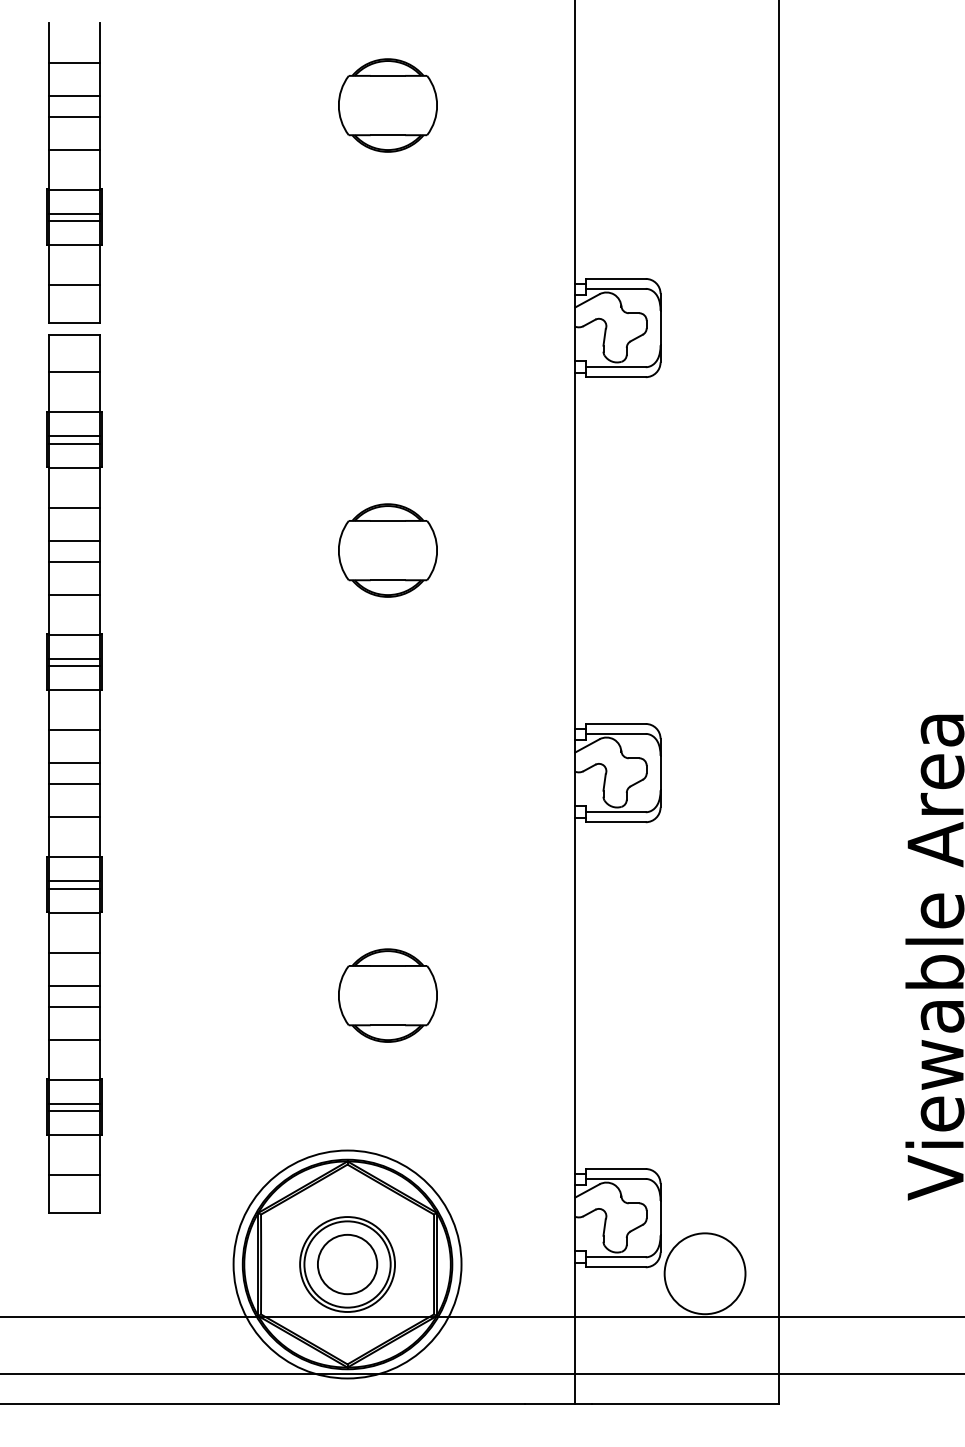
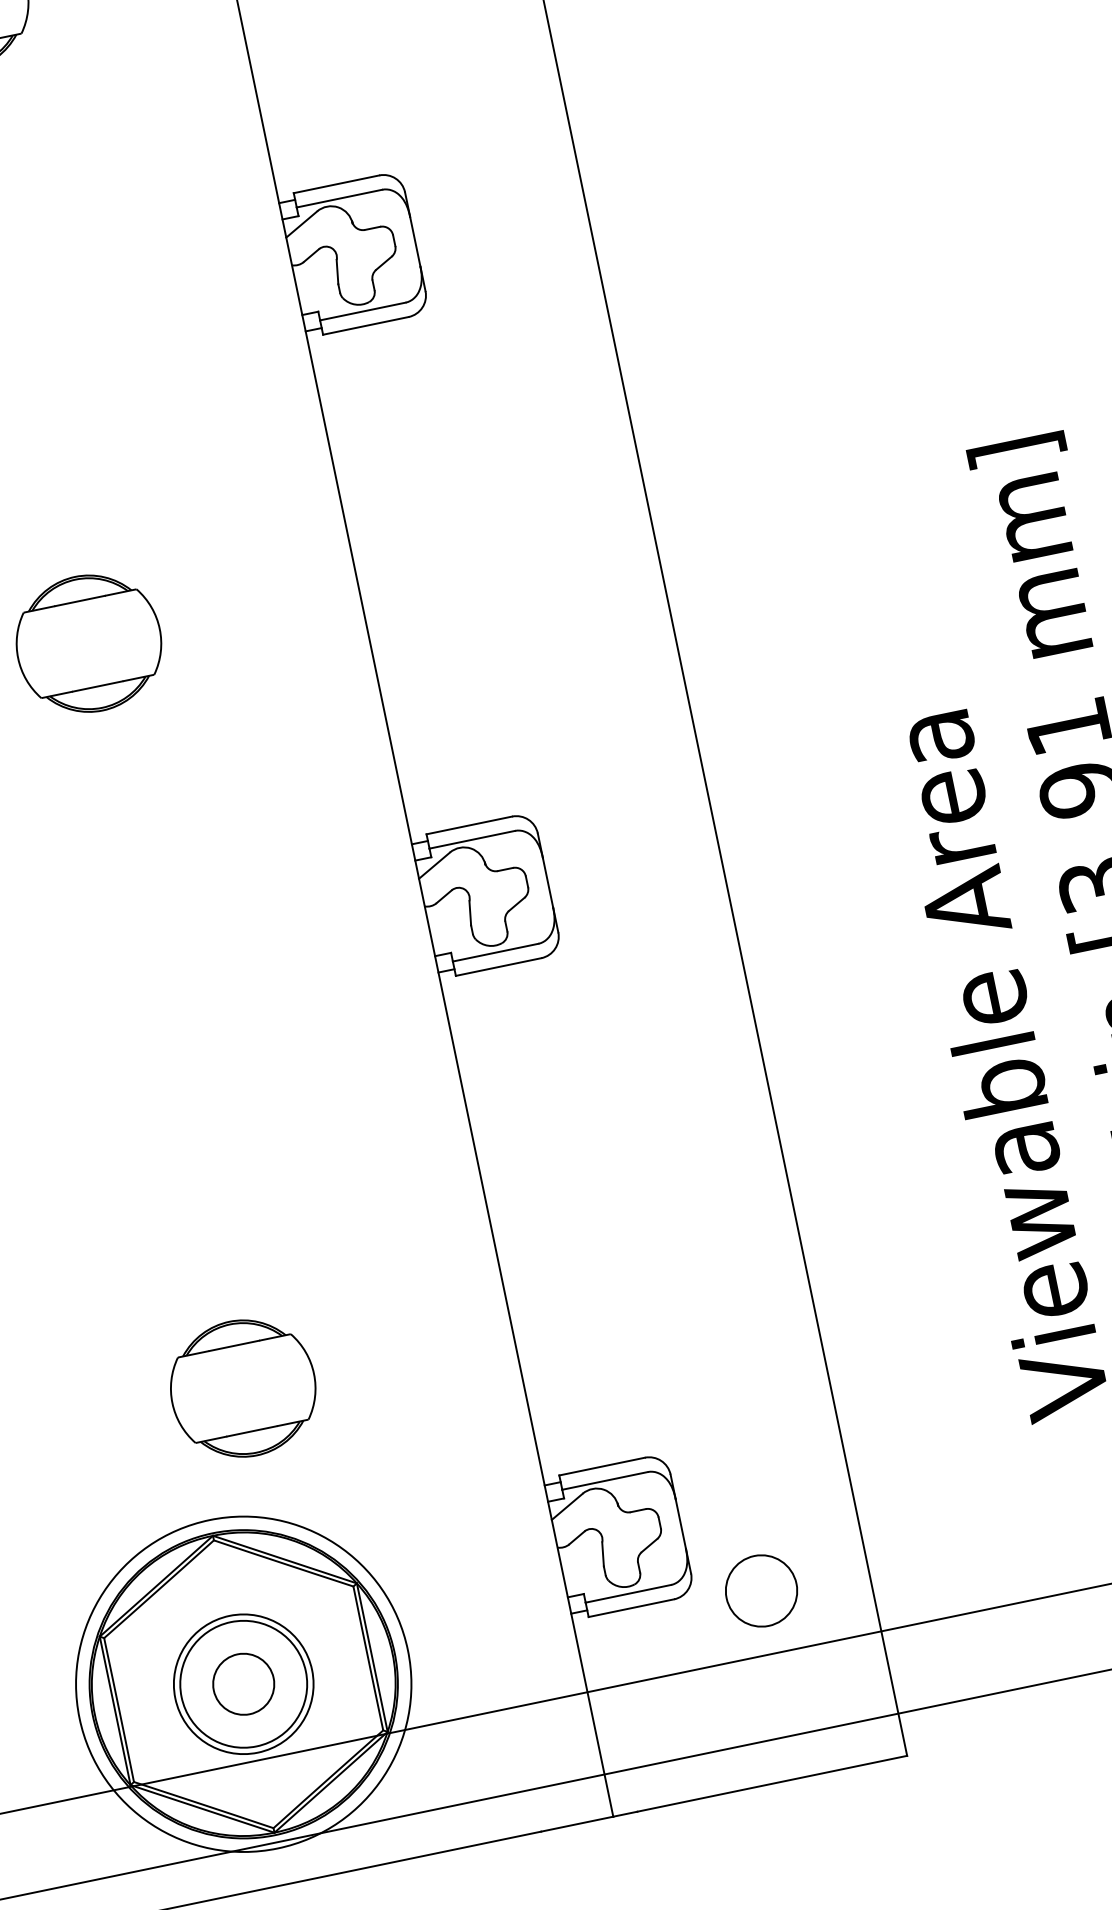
part: (387, 995) -> (242, 1388), moved
circle: (347, 1264) -> (243, 1684), size x0.7
circle: (704, 1273) -> (760, 1590), size x0.6

